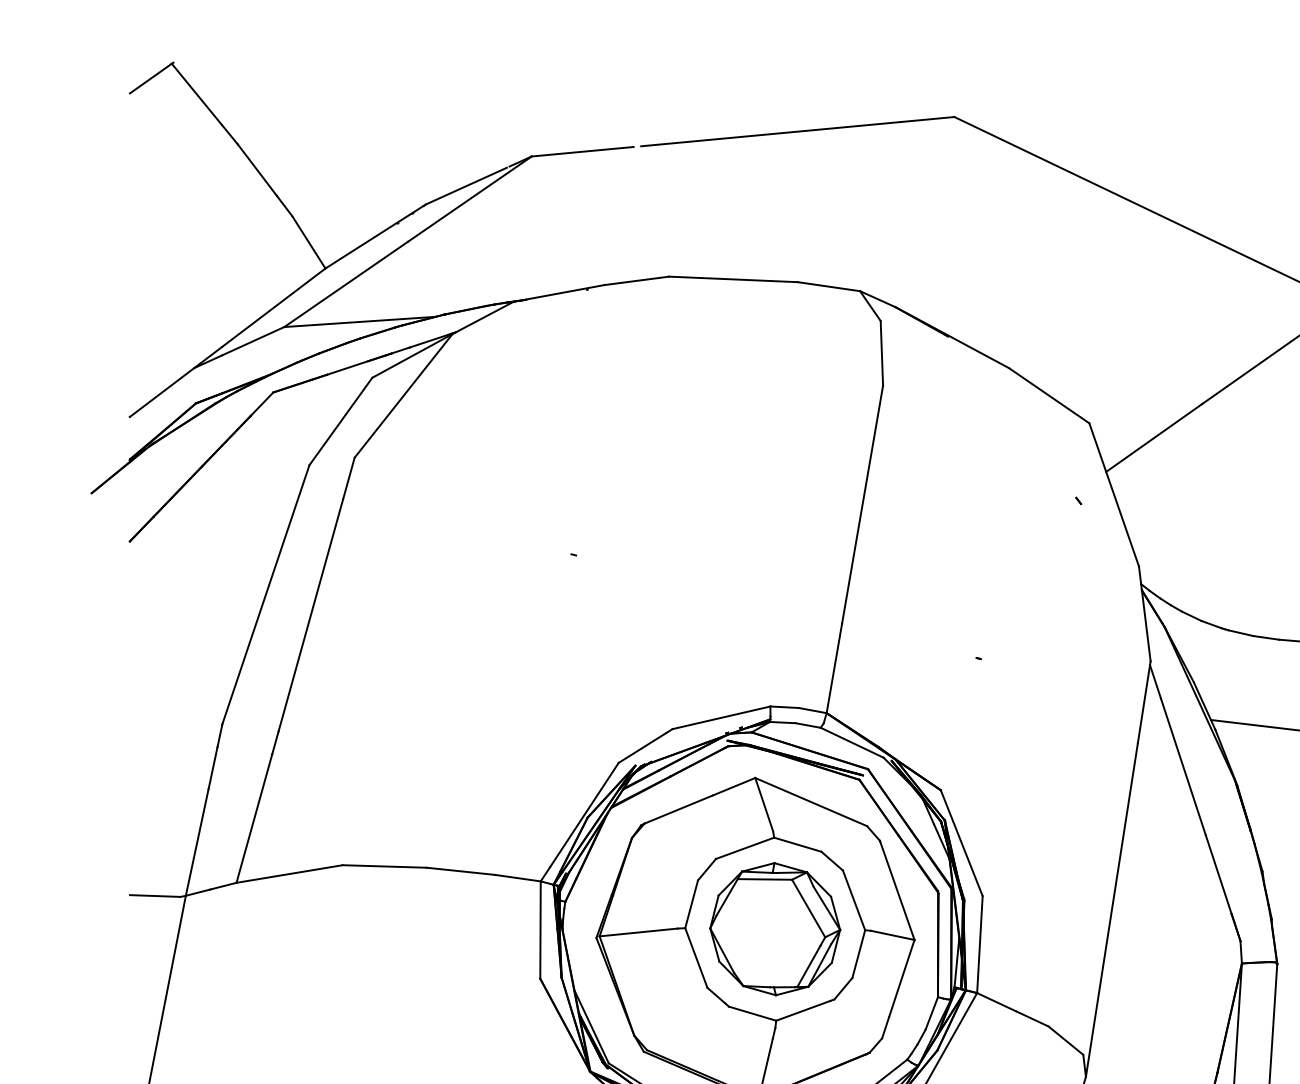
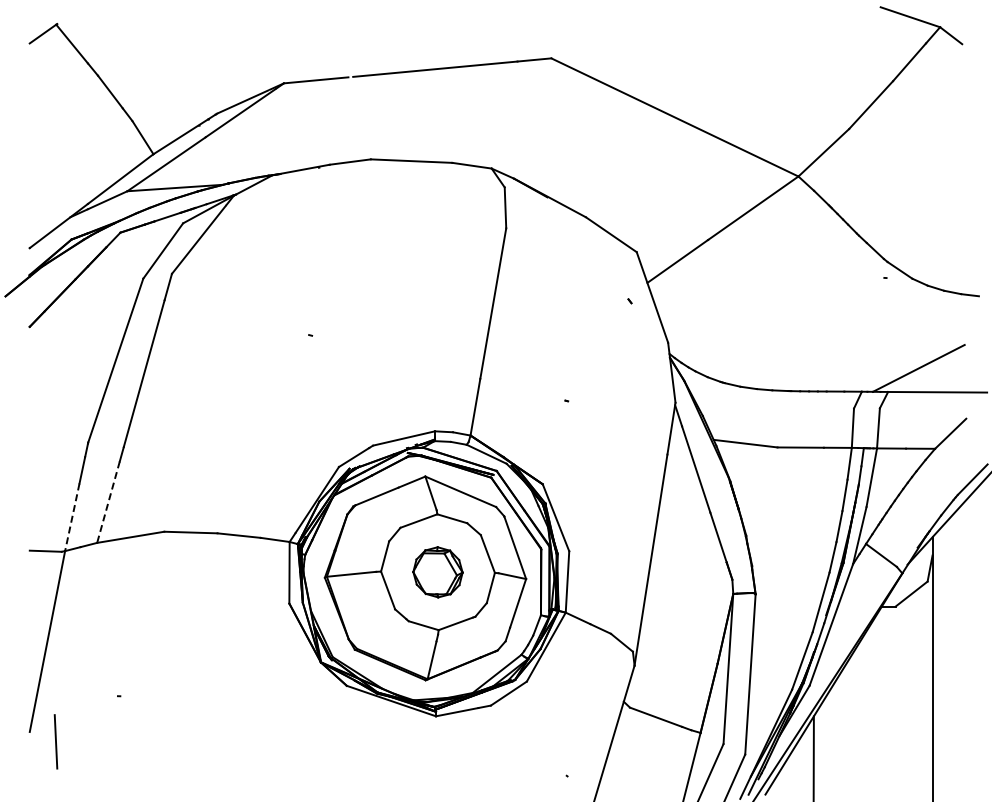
line: (254, 818) -> (108, 502), solid -> dashed
line: (197, 842) -> (72, 517), solid -> dashed
part: (774, 929) -> (437, 572), size x0.6

